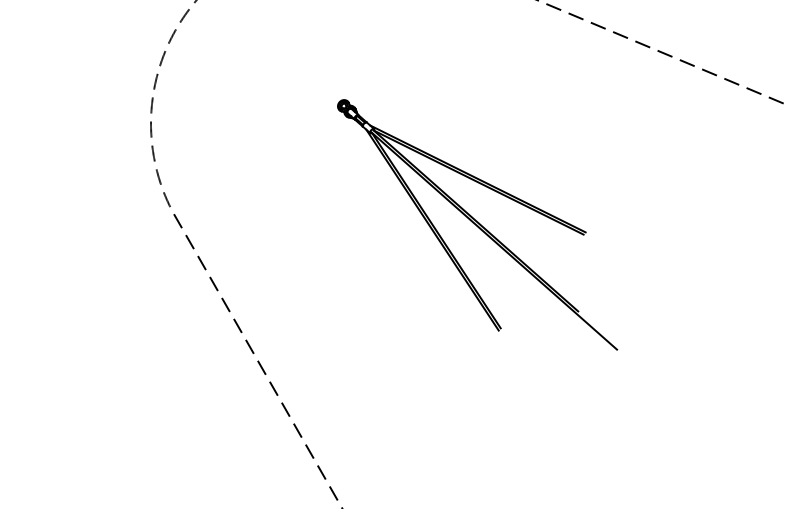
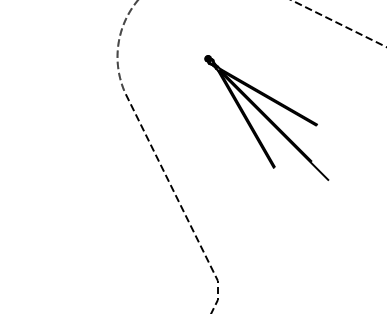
part: (476, 224) -> (266, 117), moved

